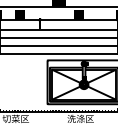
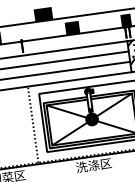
line: (40, 82) -> (33, 124), added

